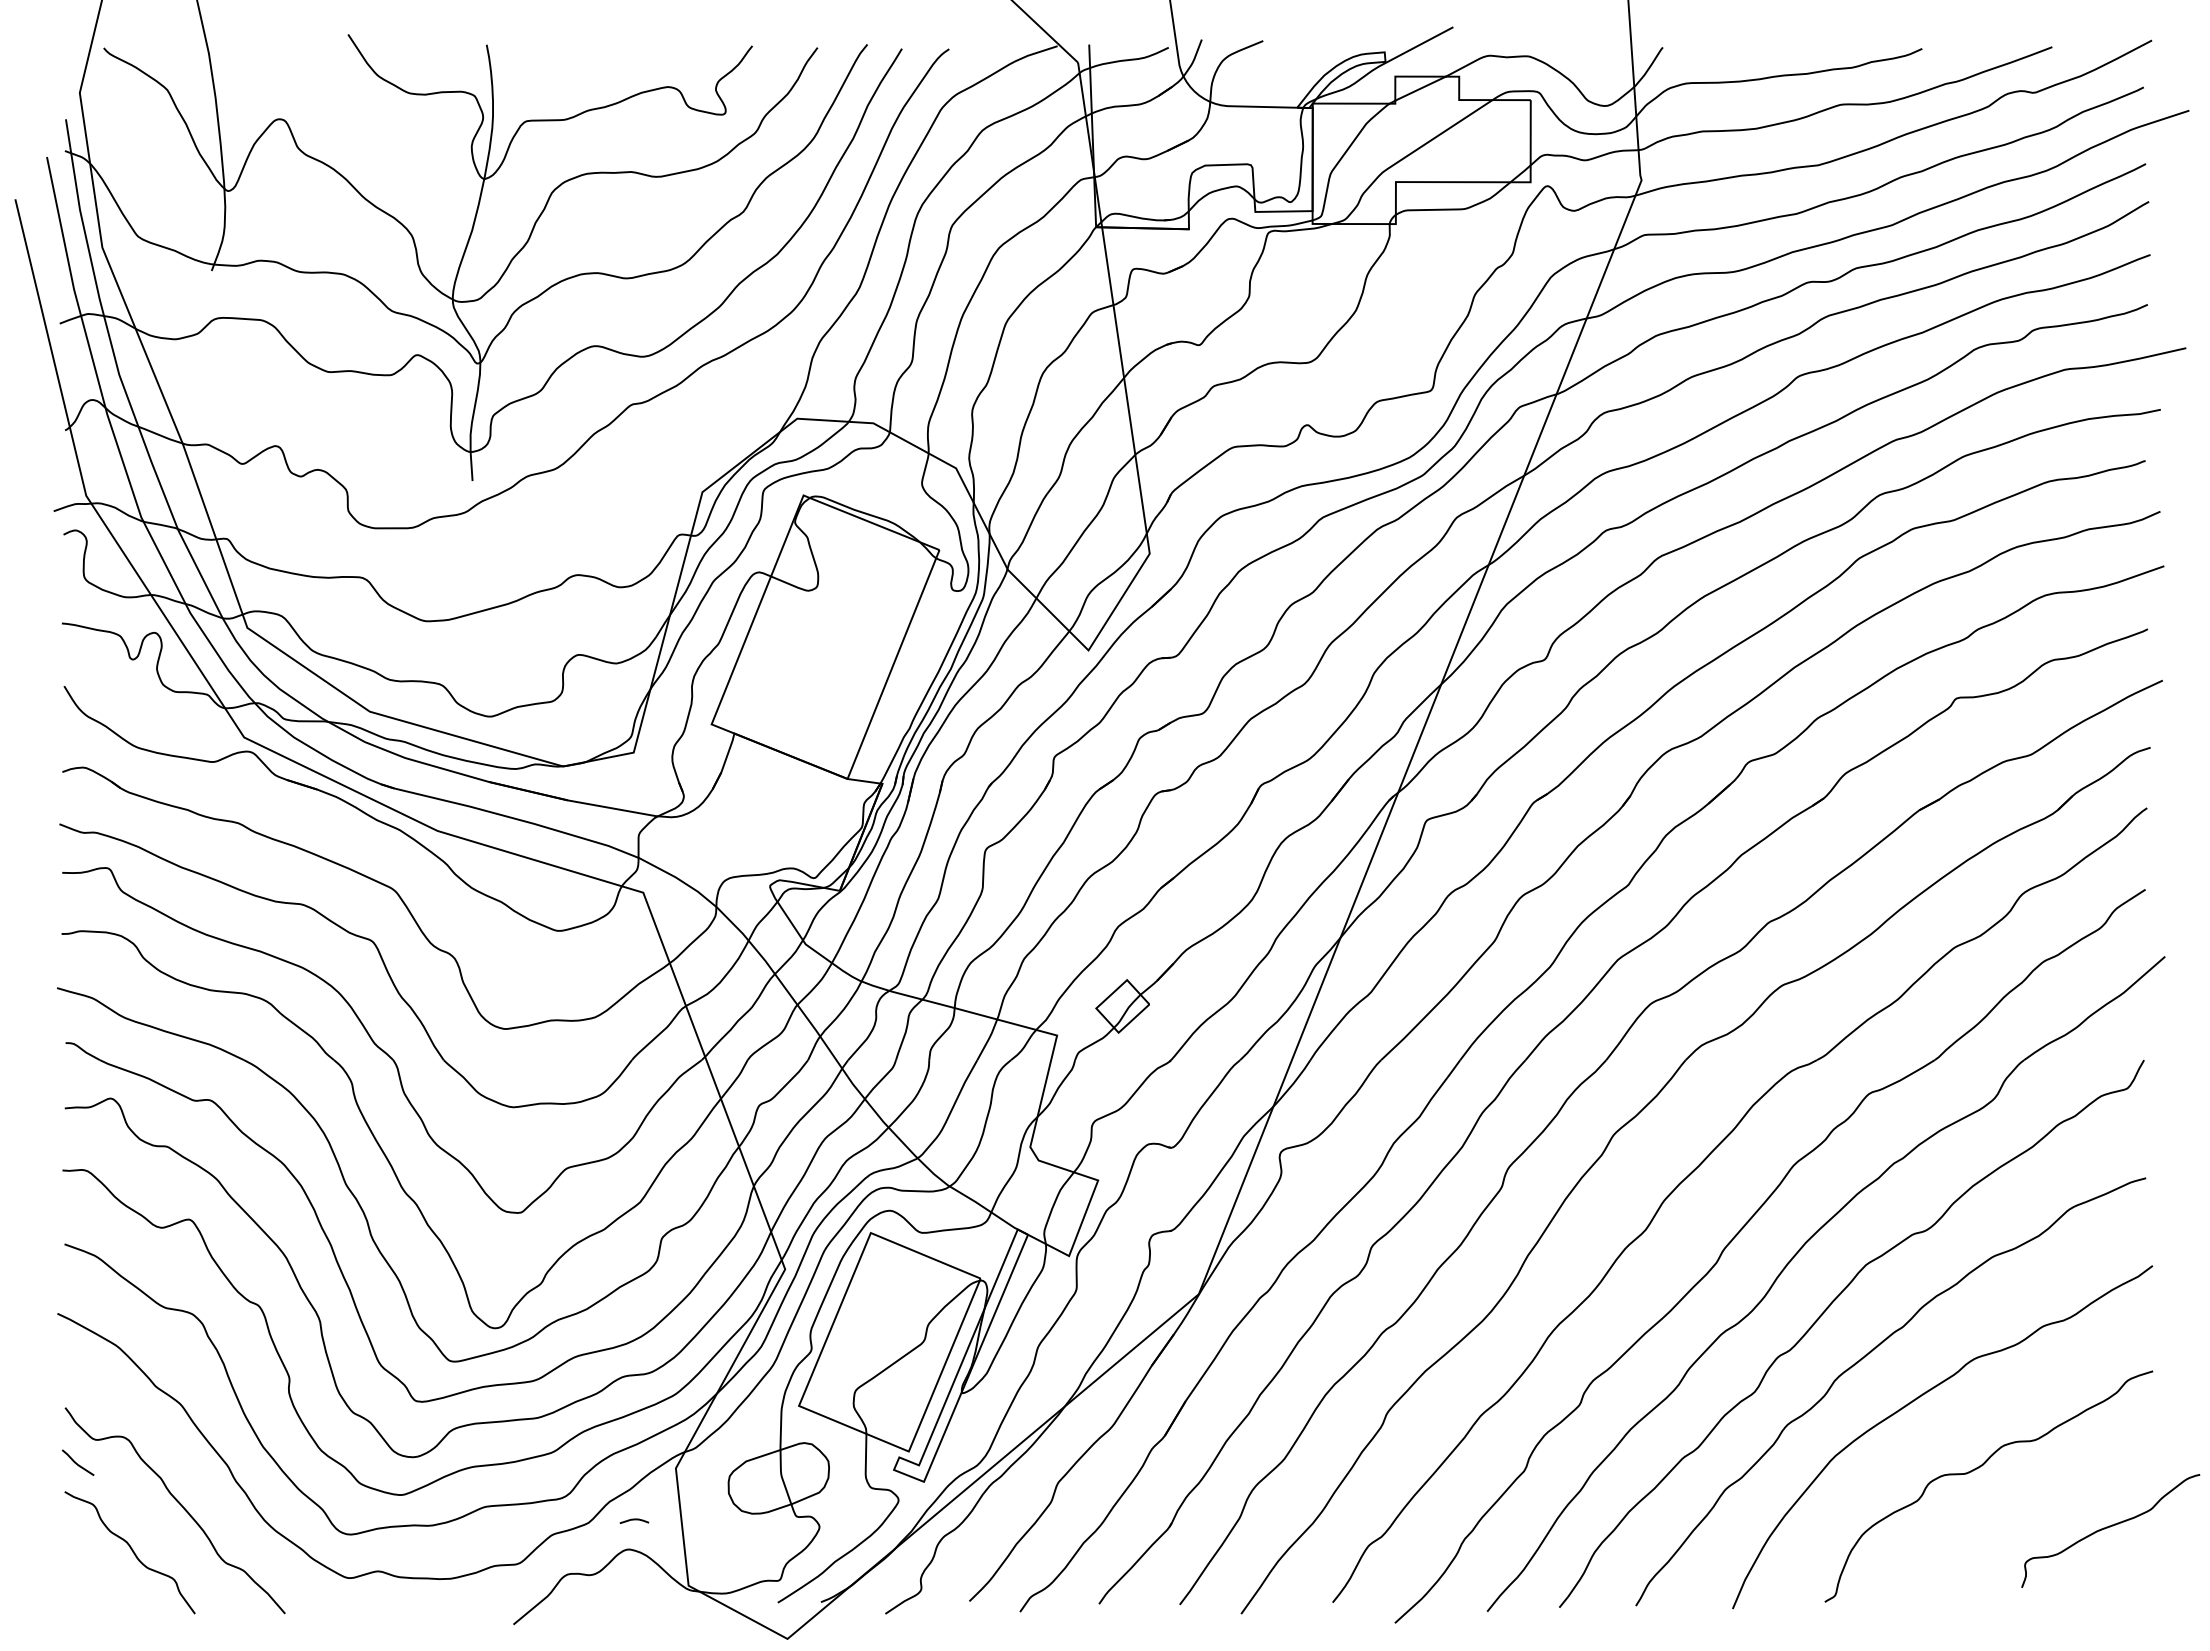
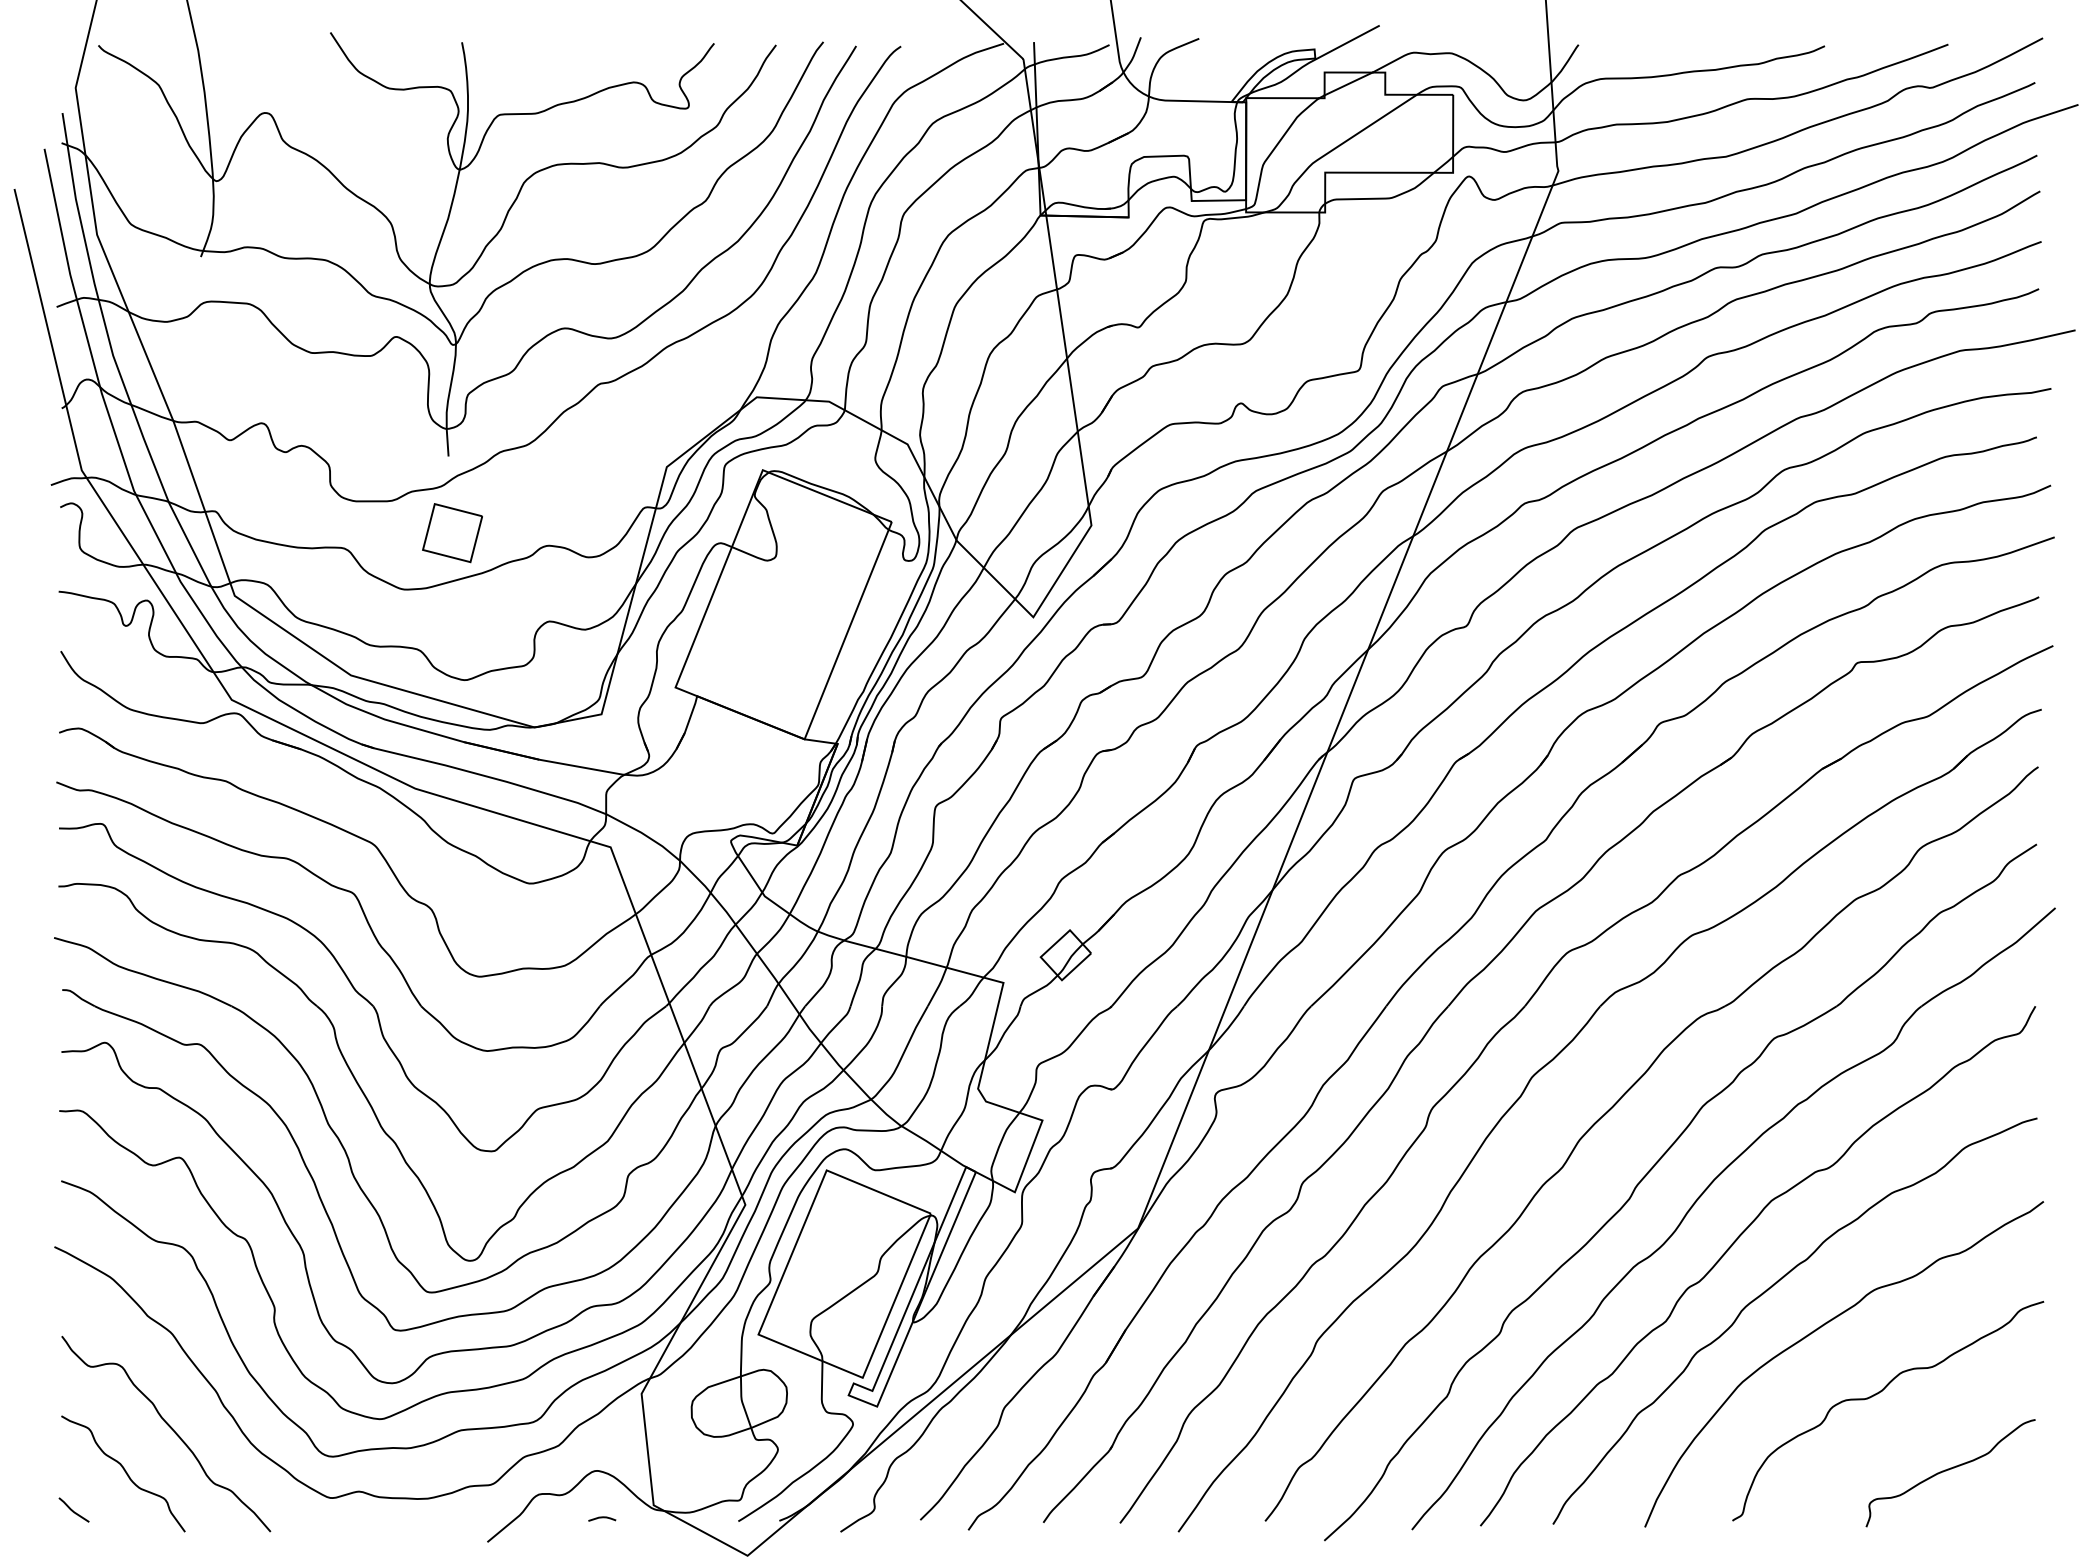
part: (476, 561) -> (452, 532), added
line: (76, 1462) -> (72, 1509), moved
curve: (634, 1520) -> (602, 1518), moved
curve: (2110, 1527) -> (1950, 1469), moved

